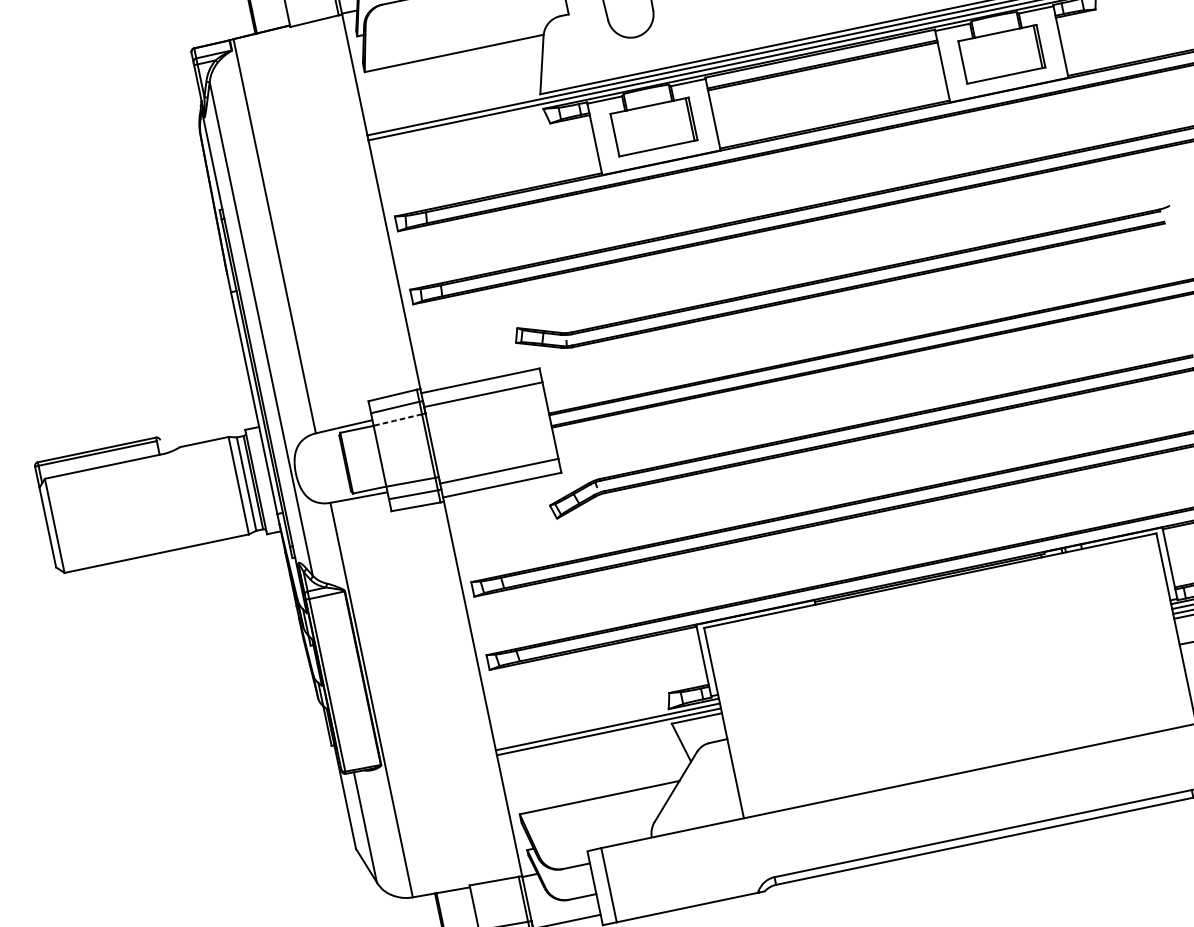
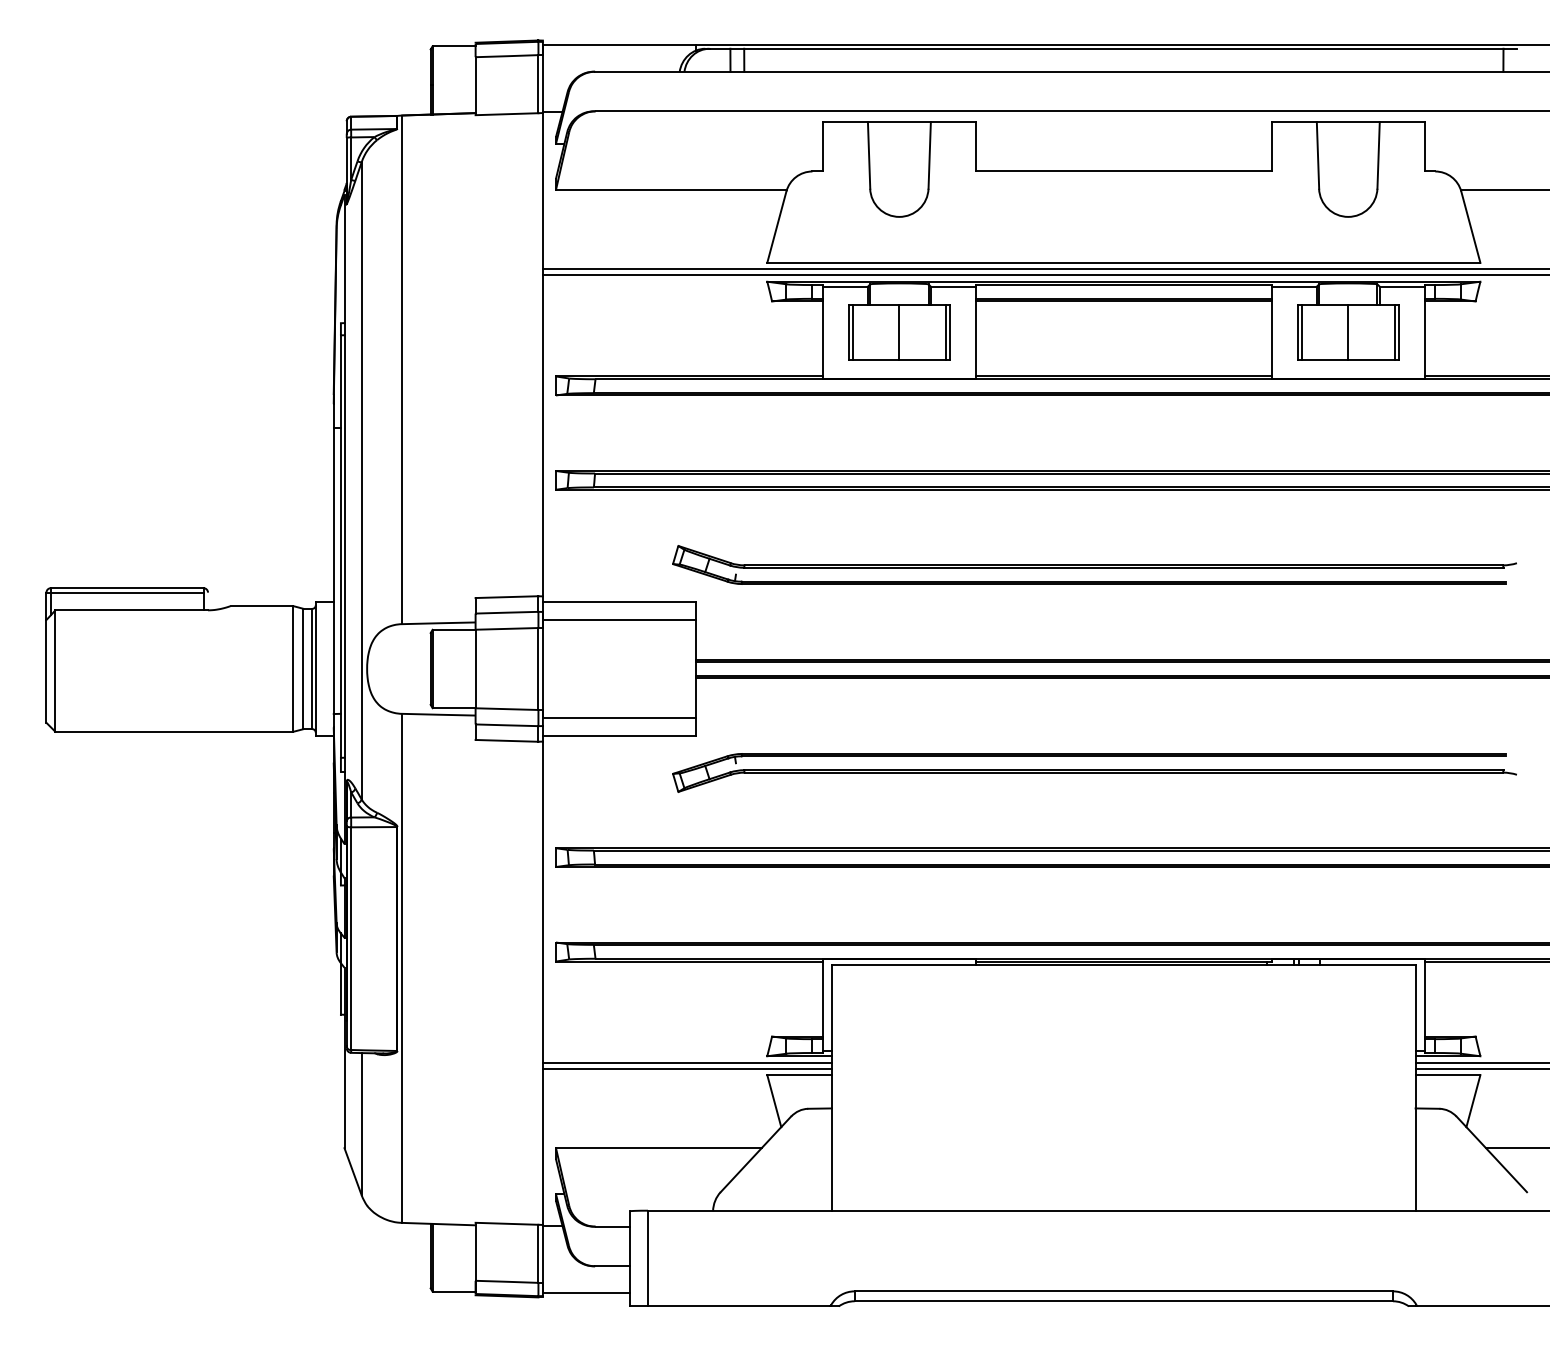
line: (1002, 54) -> (1348, 332), added
line: (965, 61) -> (1301, 332), added
line: (654, 126) -> (899, 332), added
line: (617, 134) -> (852, 332), added
line: (396, 420) -> (505, 628), dashed -> solid

